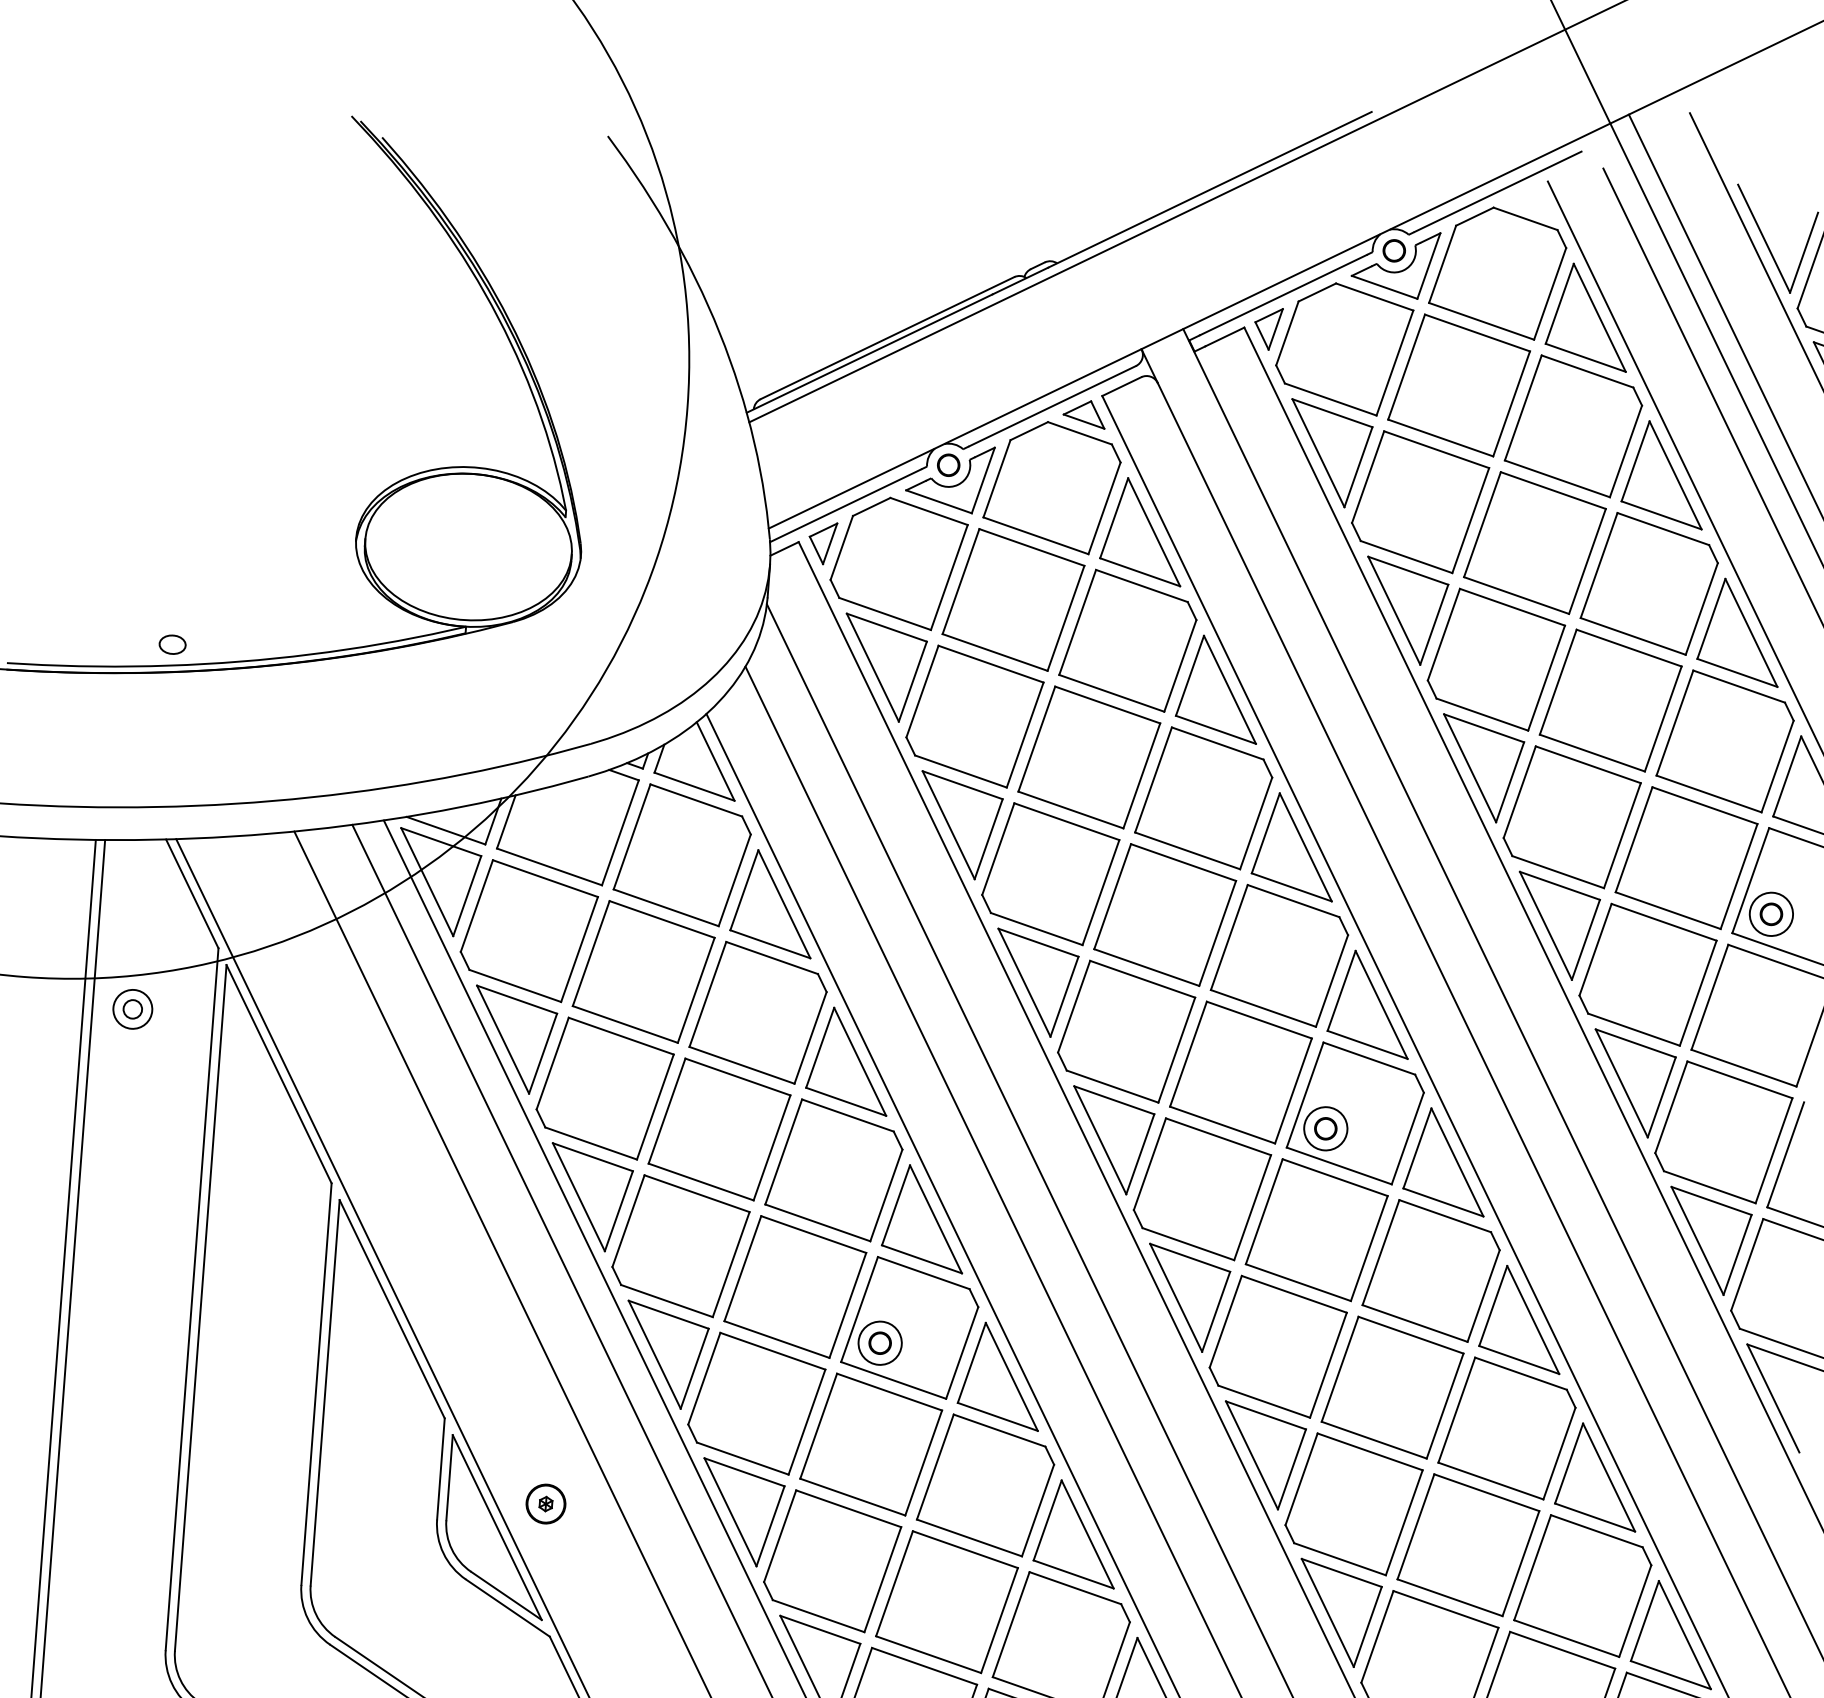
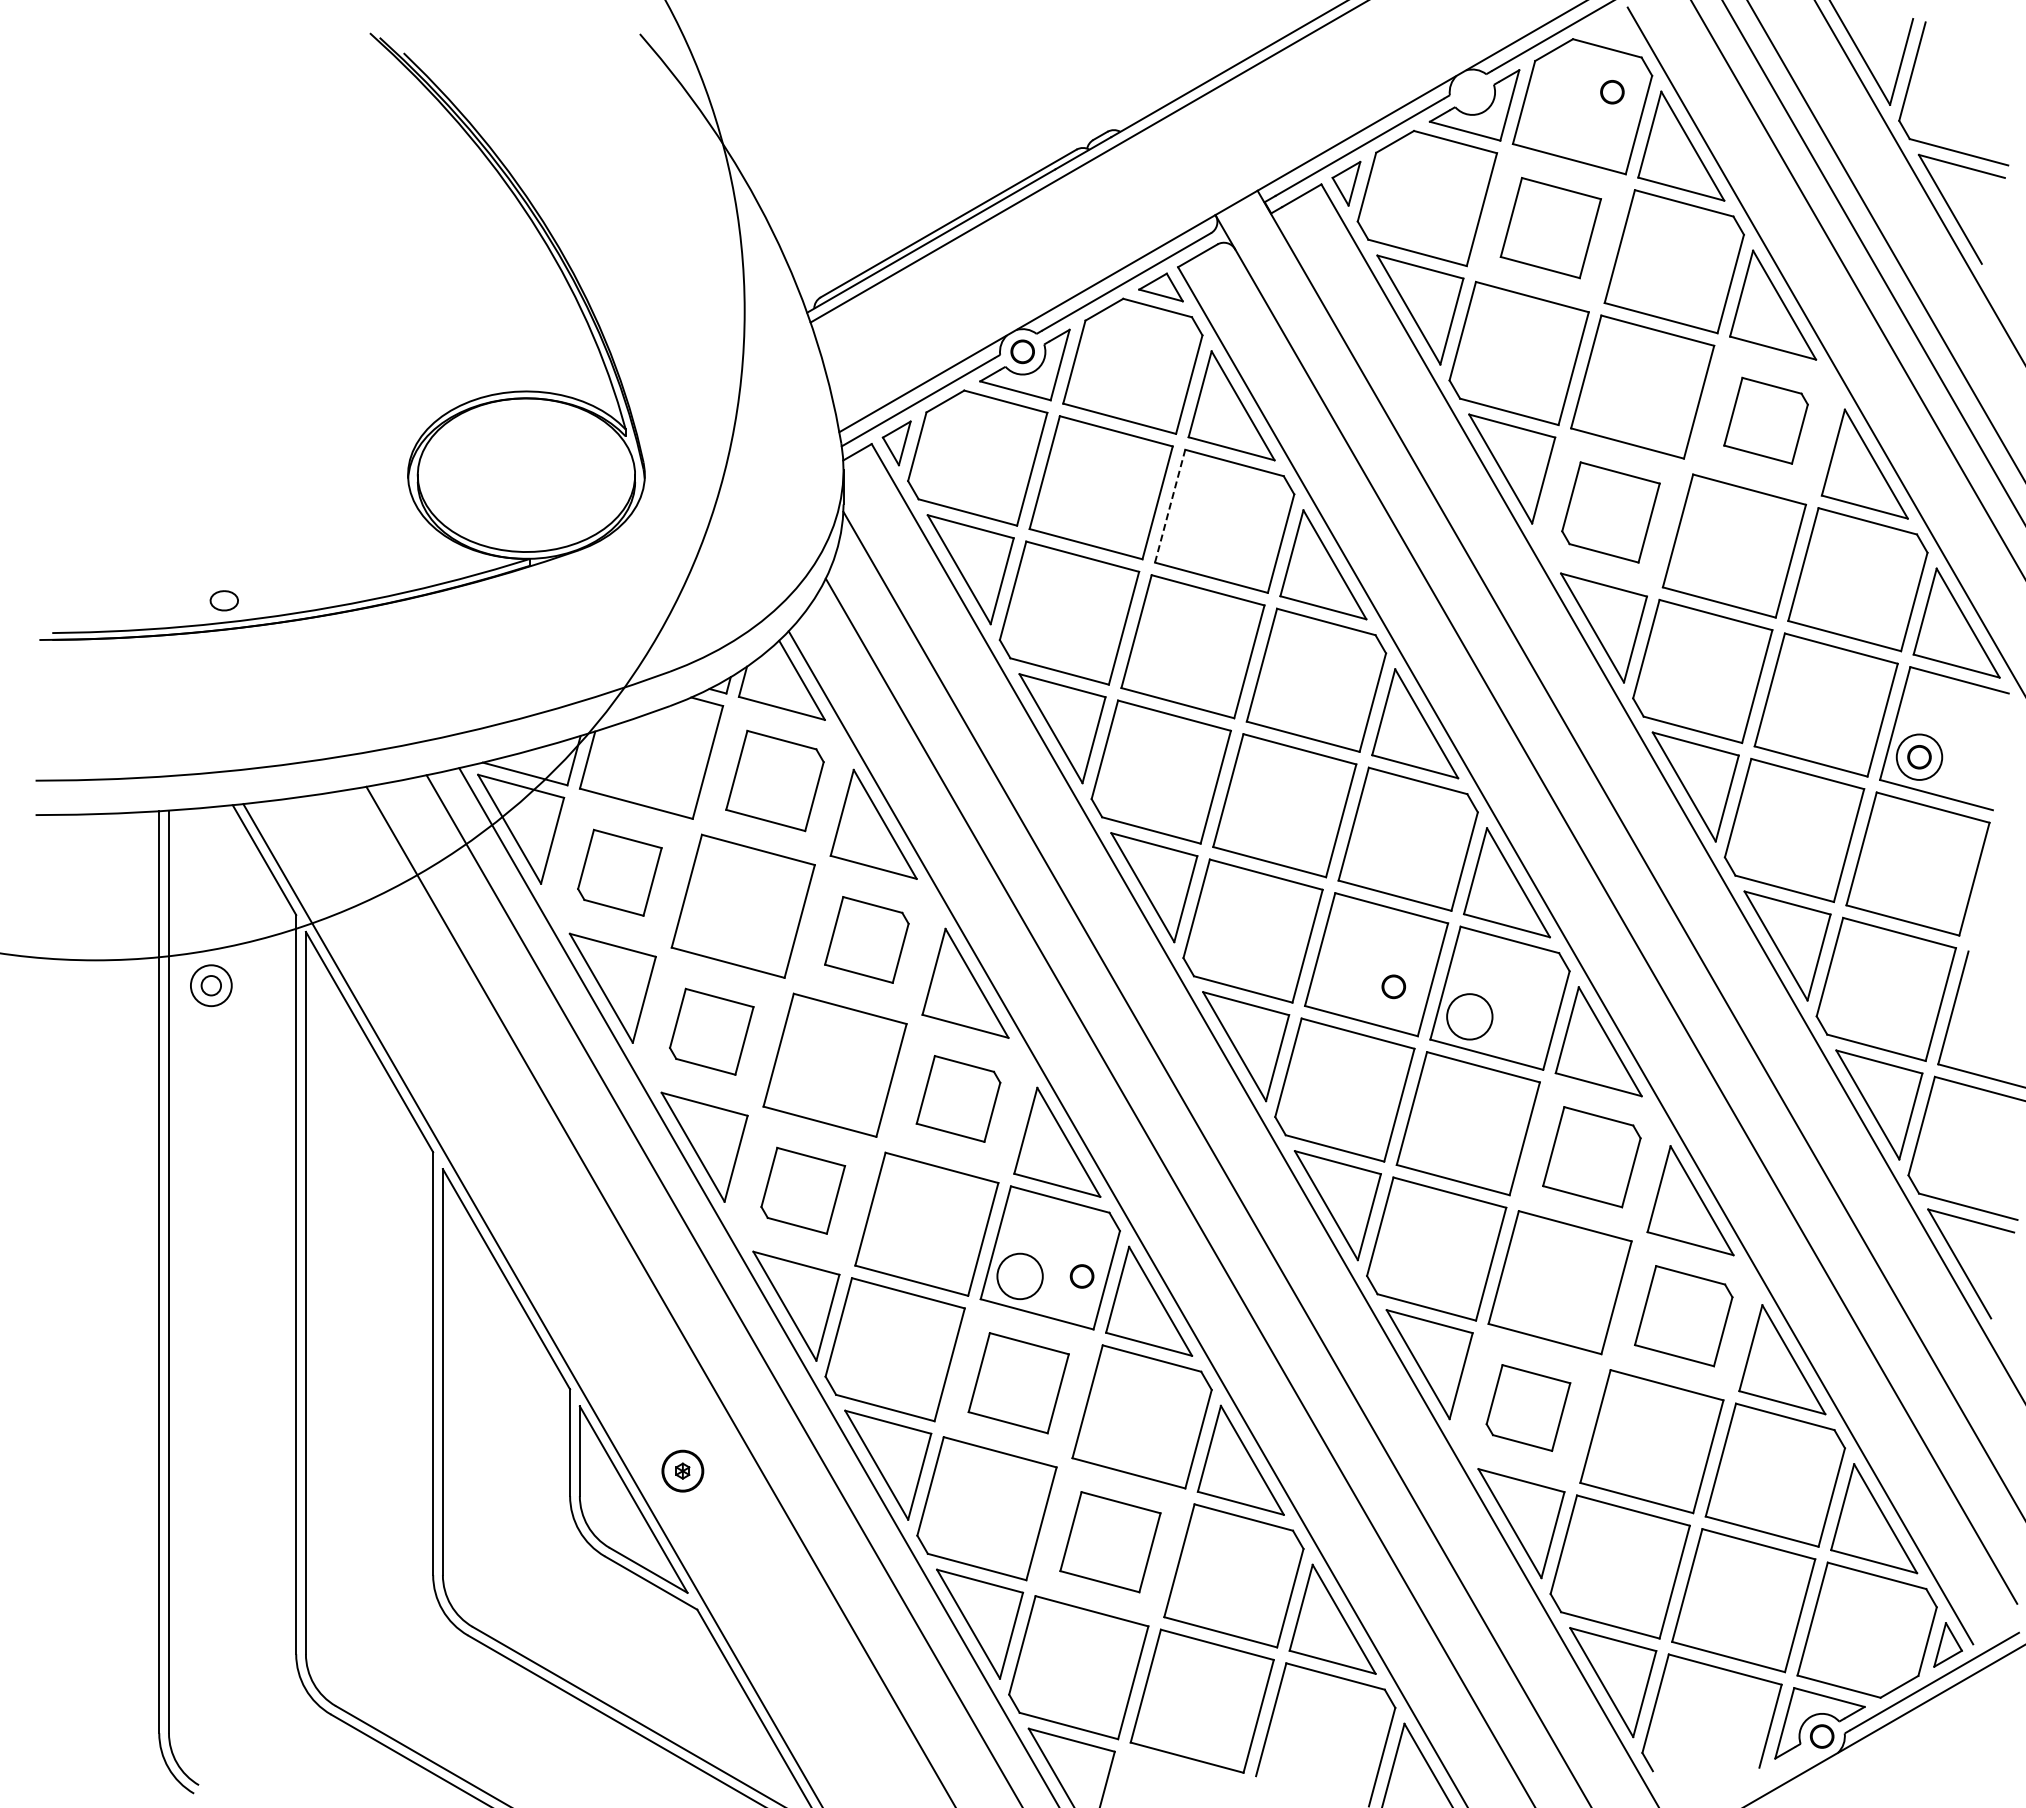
circle: (1394, 251) -> (1612, 92), moved
part: (1458, 384) -> (1550, 227), size x0.7
part: (1649, 583) -> (1765, 420), size x0.6
line: (1078, 621) -> (1170, 505), solid -> dashed
part: (1495, 659) -> (1610, 512), size x0.7
part: (682, 854) -> (774, 780), size x0.7
part: (528, 930) -> (619, 872), size x0.6
part: (758, 1012) -> (866, 939), size x0.6
part: (604, 1088) -> (711, 1031), size x0.6
part: (1325, 1128) -> (1393, 986), moved
part: (834, 1169) -> (958, 1098), size x0.6
part: (679, 1246) -> (802, 1190), size x0.6
part: (1431, 1270) -> (1591, 1156), size x0.7
part: (879, 1343) -> (1081, 1276), moved
part: (1507, 1427) -> (1683, 1315), size x0.7
part: (871, 1443) -> (1018, 1382), size x0.7
part: (1353, 1503) -> (1528, 1407), size x0.6
part: (947, 1601) -> (1110, 1541), size x0.7

